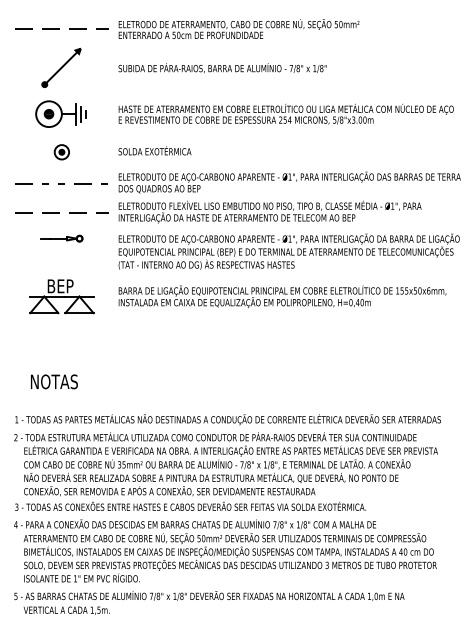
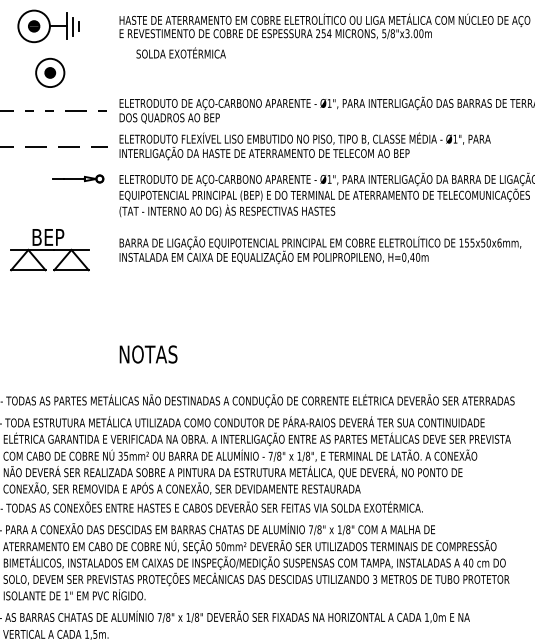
text: (154, 150) -> (180, 52), moved
part: (61, 152) -> (49, 73), size x1.6
part: (61, 238) -> (77, 178), moved
text: (54, 381) -> (148, 354), moved

